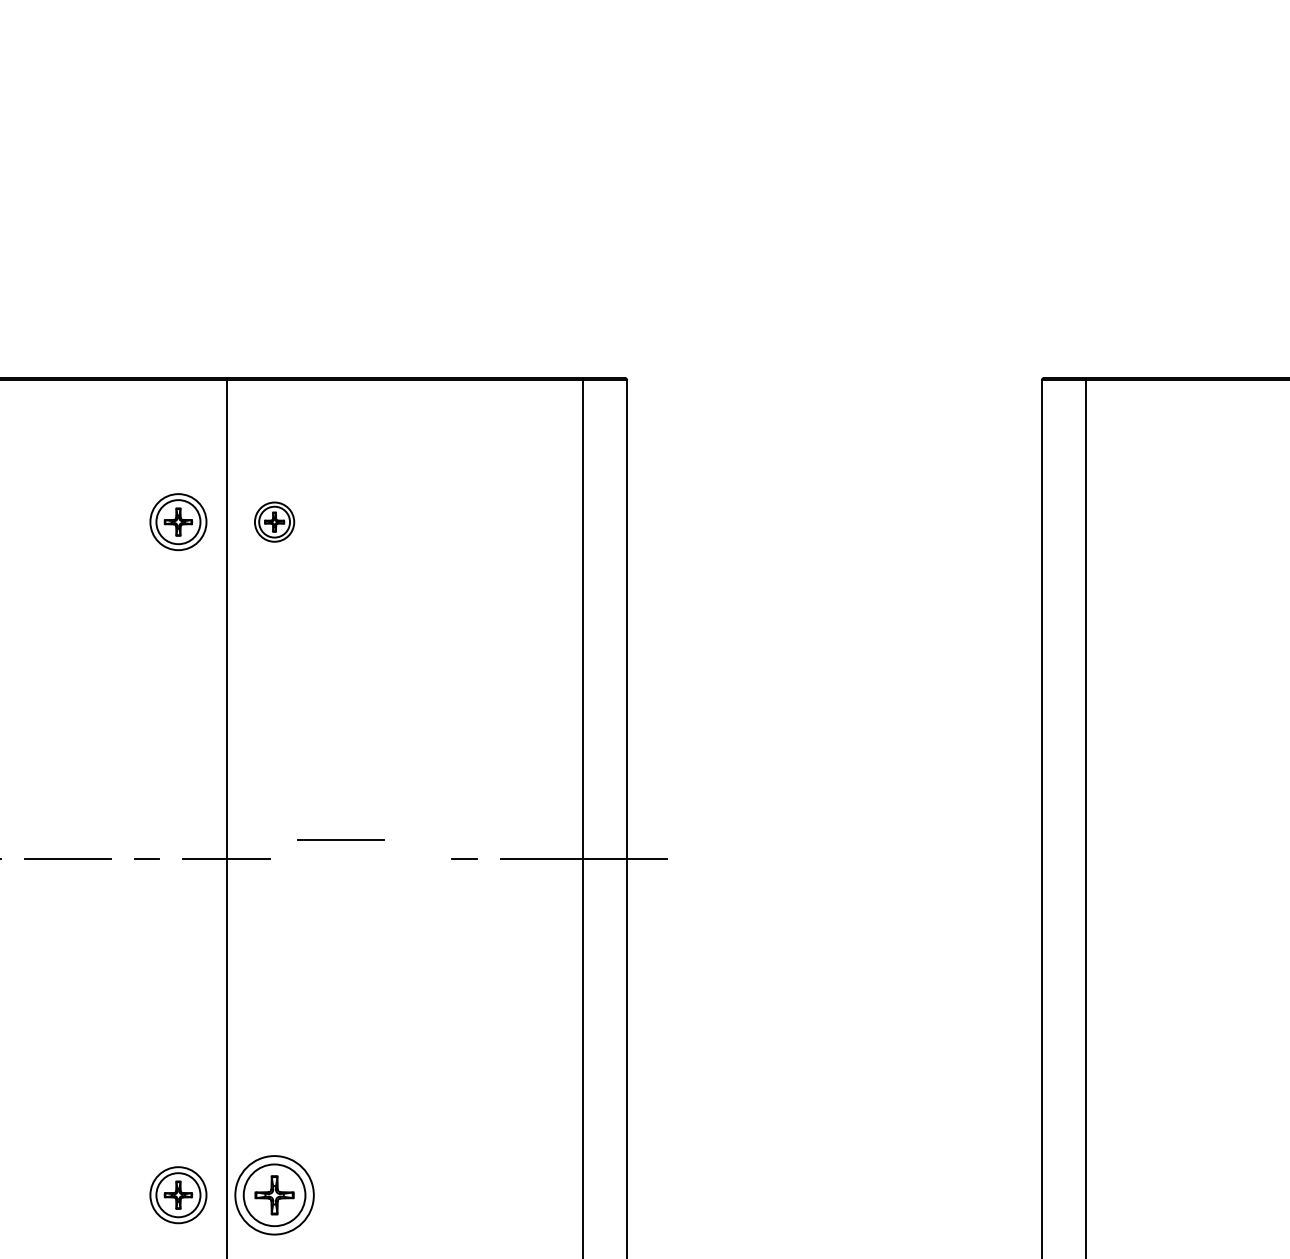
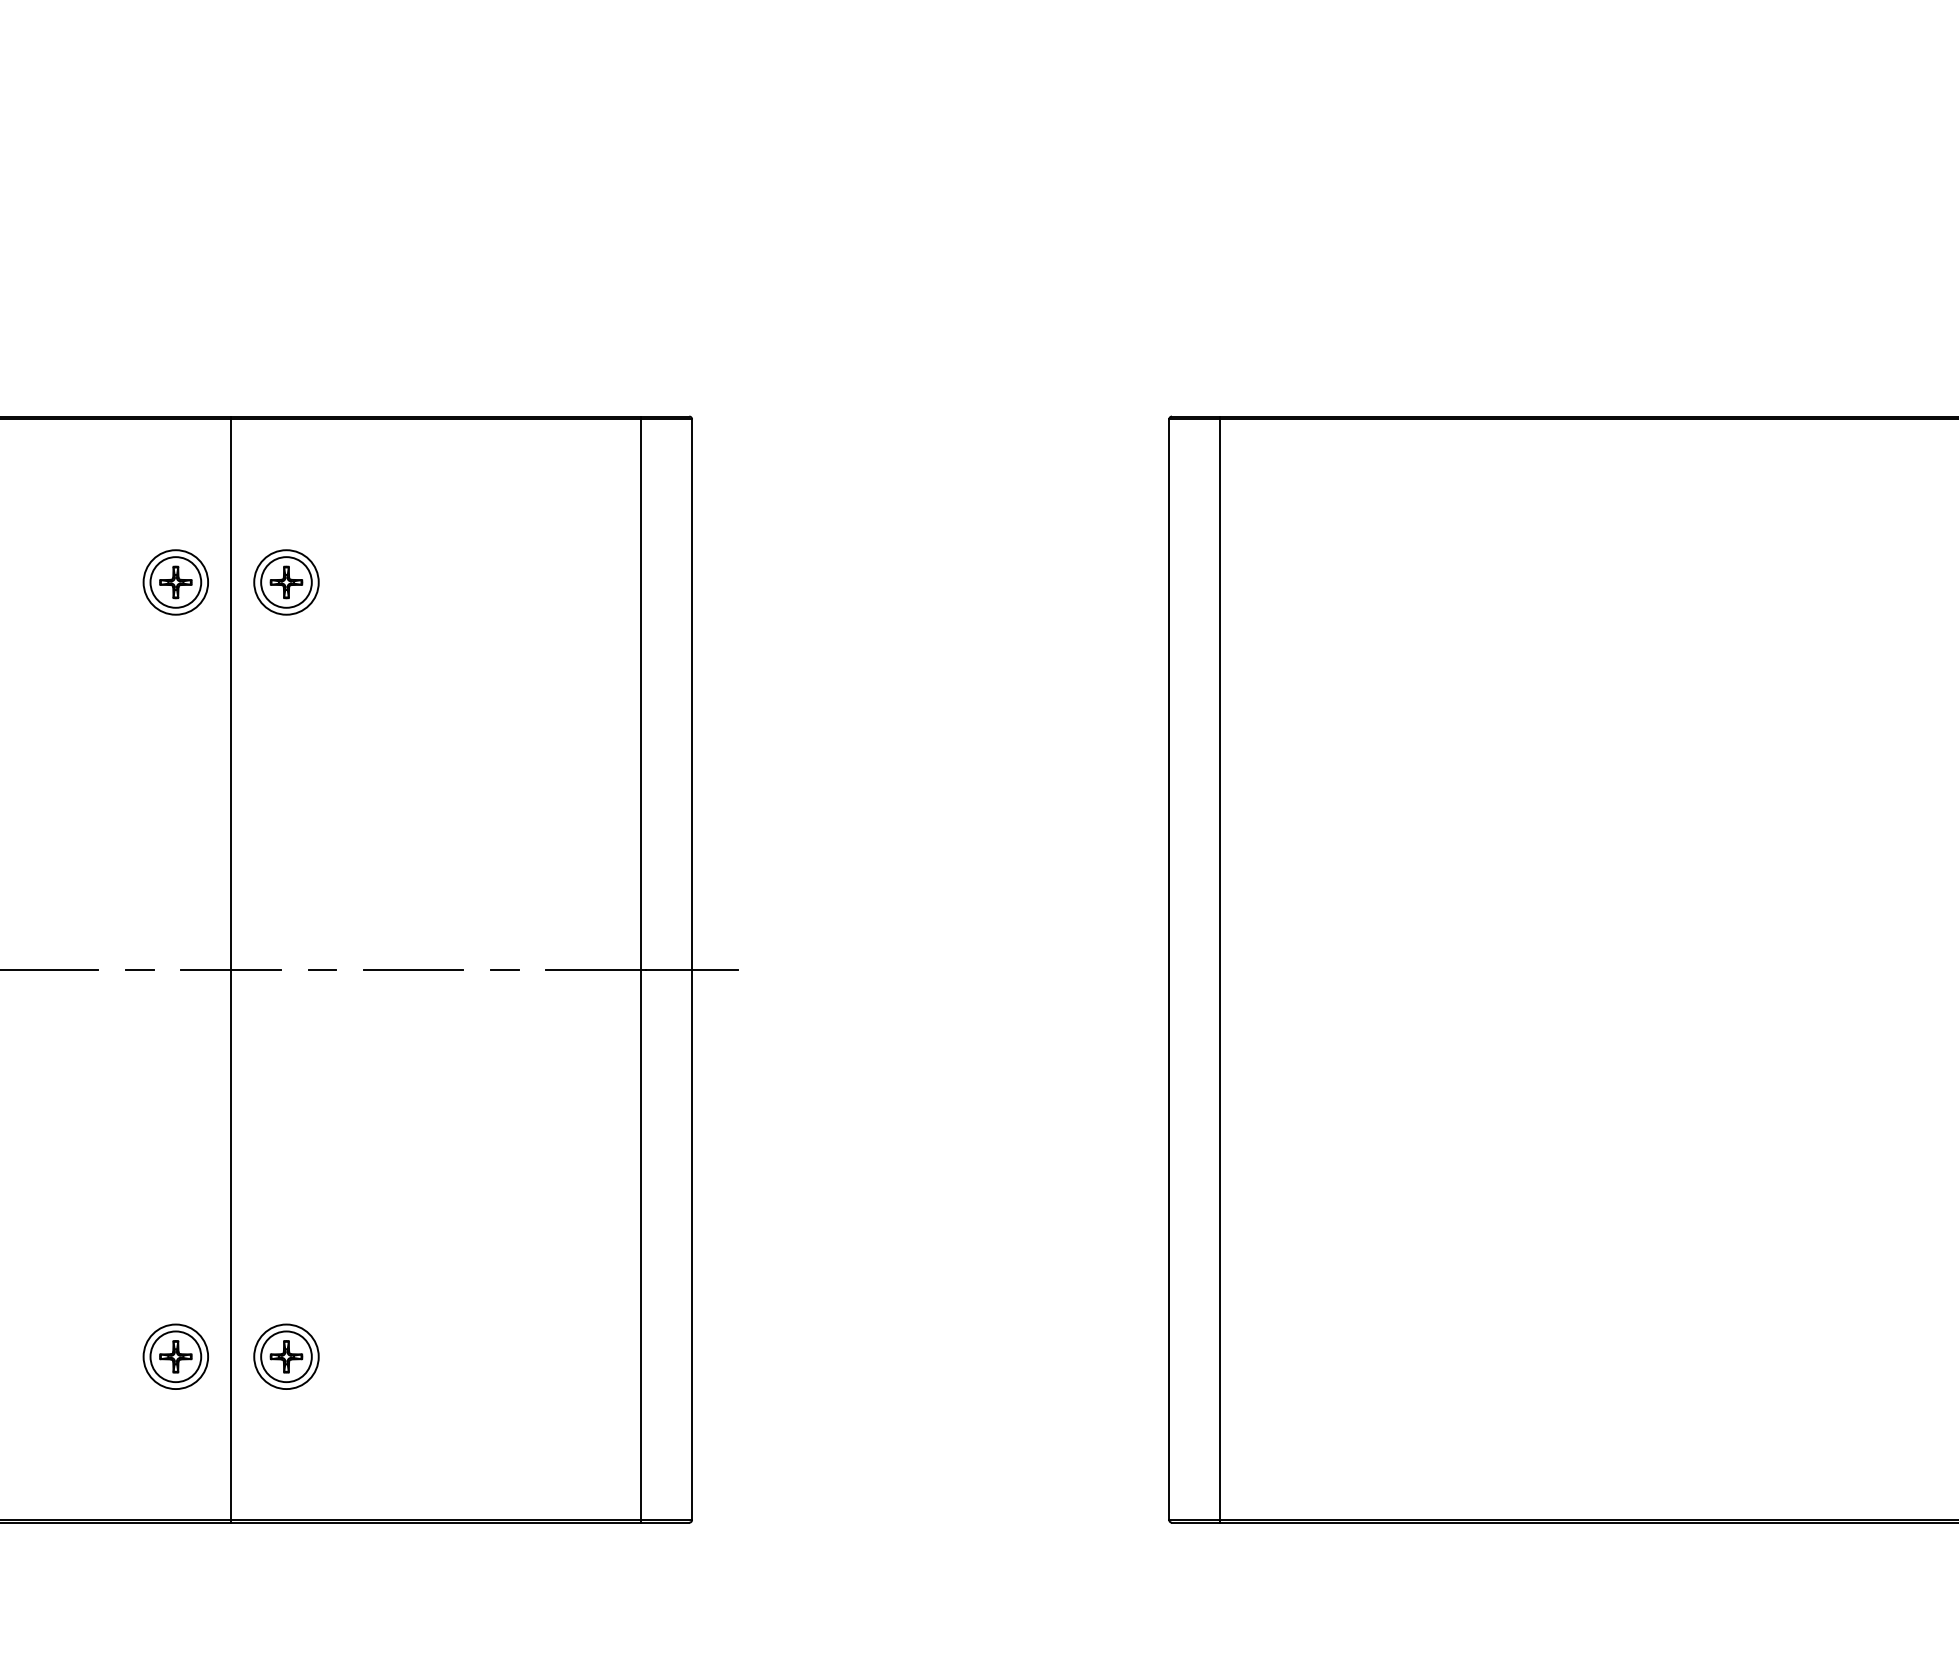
part: (274, 522) -> (286, 582), size x1.43
line: (340, 839) -> (413, 969), moved
line: (305, 858) -> (322, 969), added
part: (274, 1194) -> (286, 1356), size x0.71

